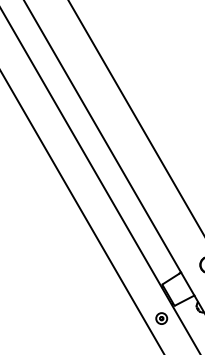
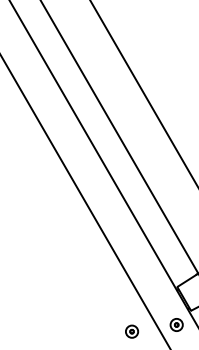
part: (121, 324) -> (131, 331), added

